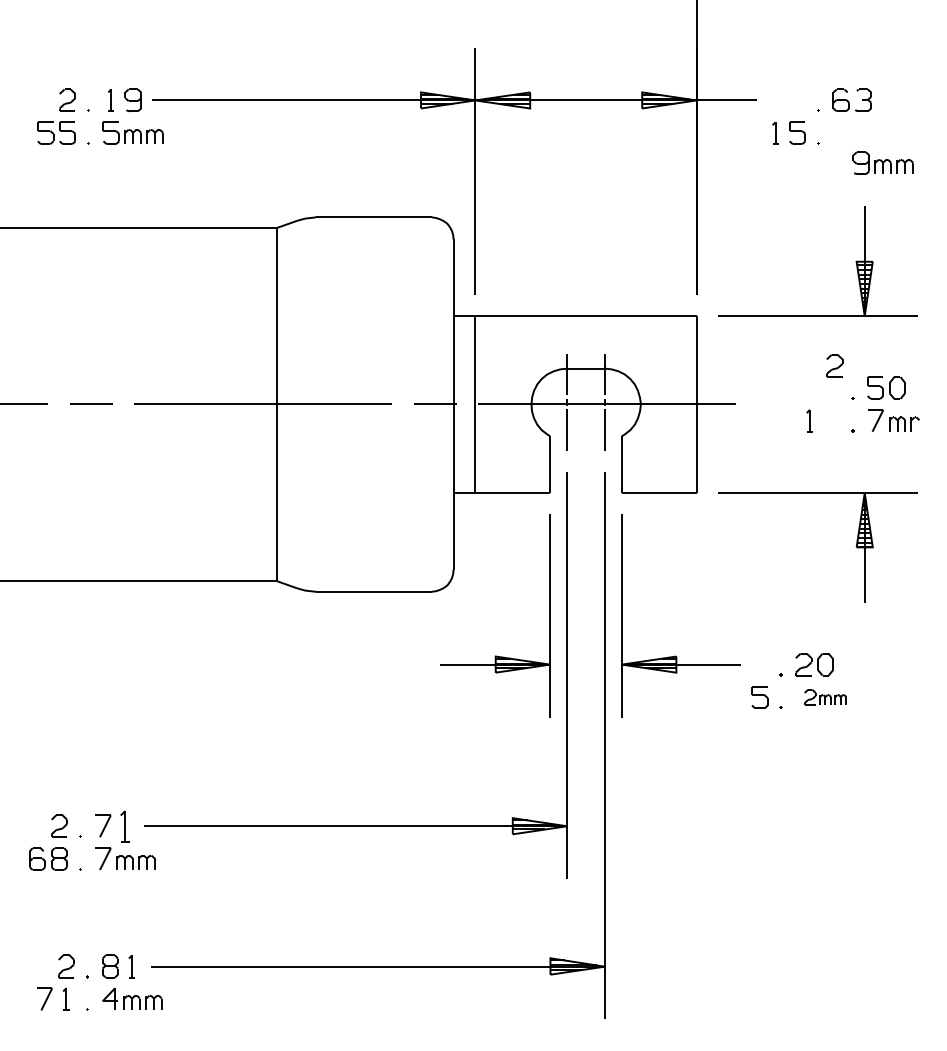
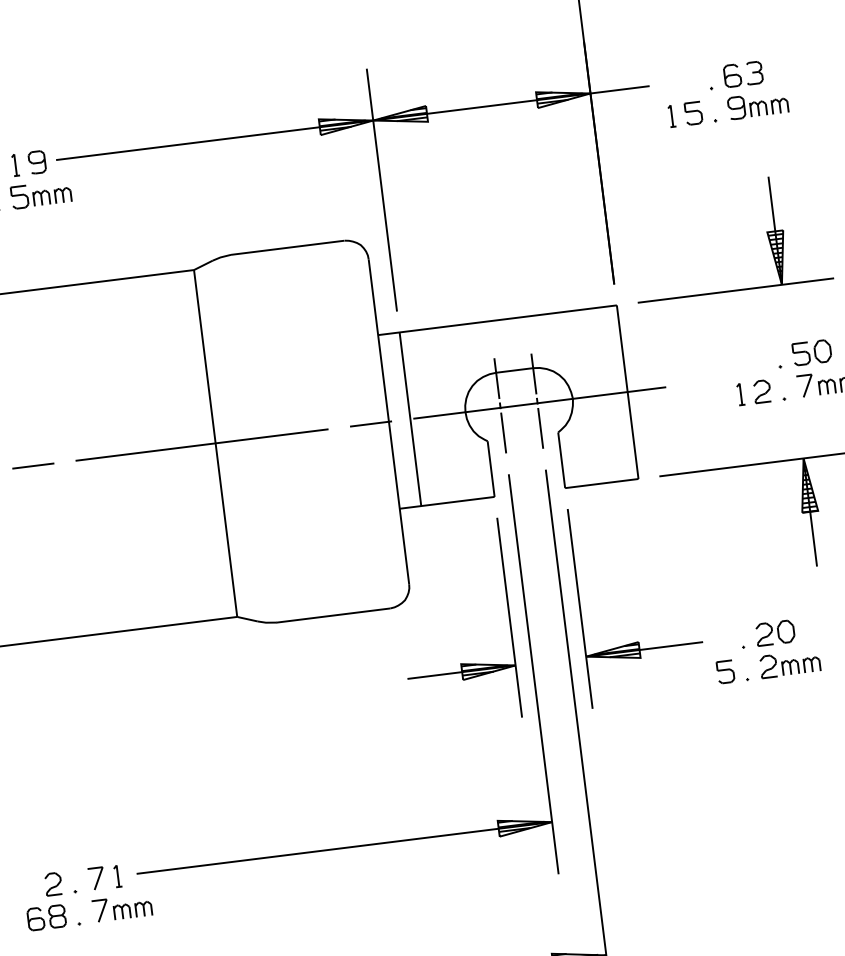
part: (882, 162) -> (757, 104), moved
part: (834, 365) -> (762, 391), moved
part: (825, 697) -> (790, 664), size x1.43
part: (124, 825) -> (117, 875), size x0.71

